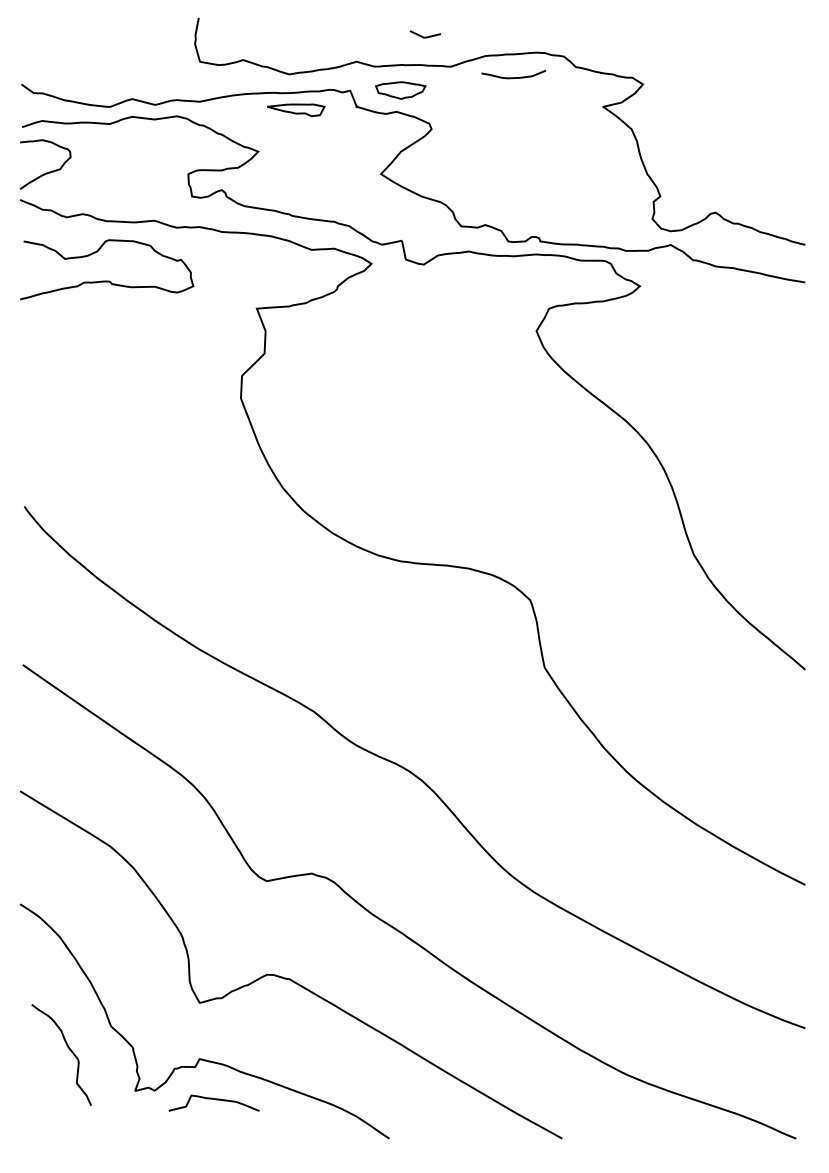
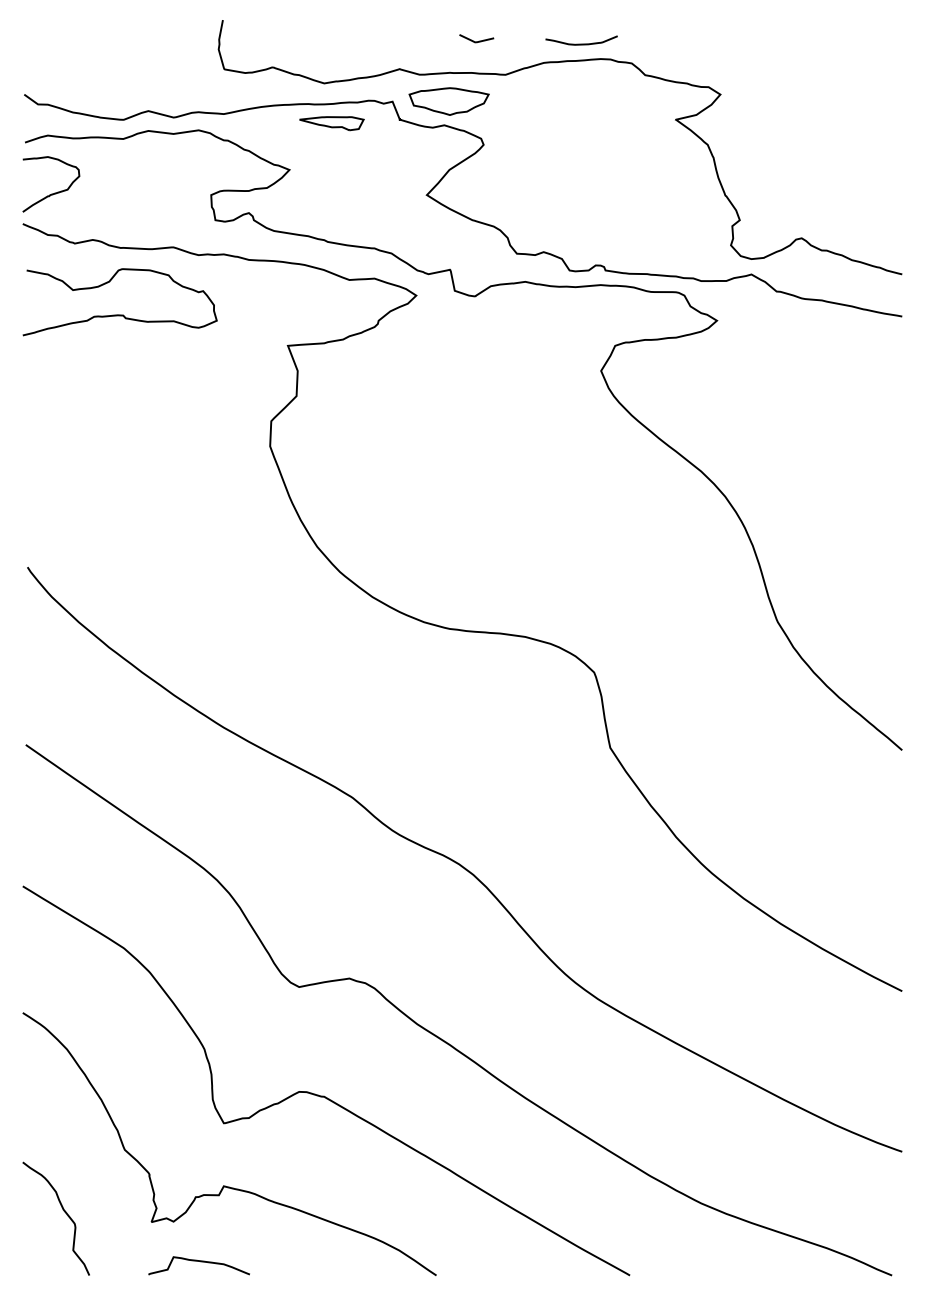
curve: (513, 77) -> (581, 43), moved
part: (400, 90) -> (448, 101), size x1.43
curve: (68, 1048) -> (63, 1211), moved
curve: (215, 1100) -> (200, 1262), moved

